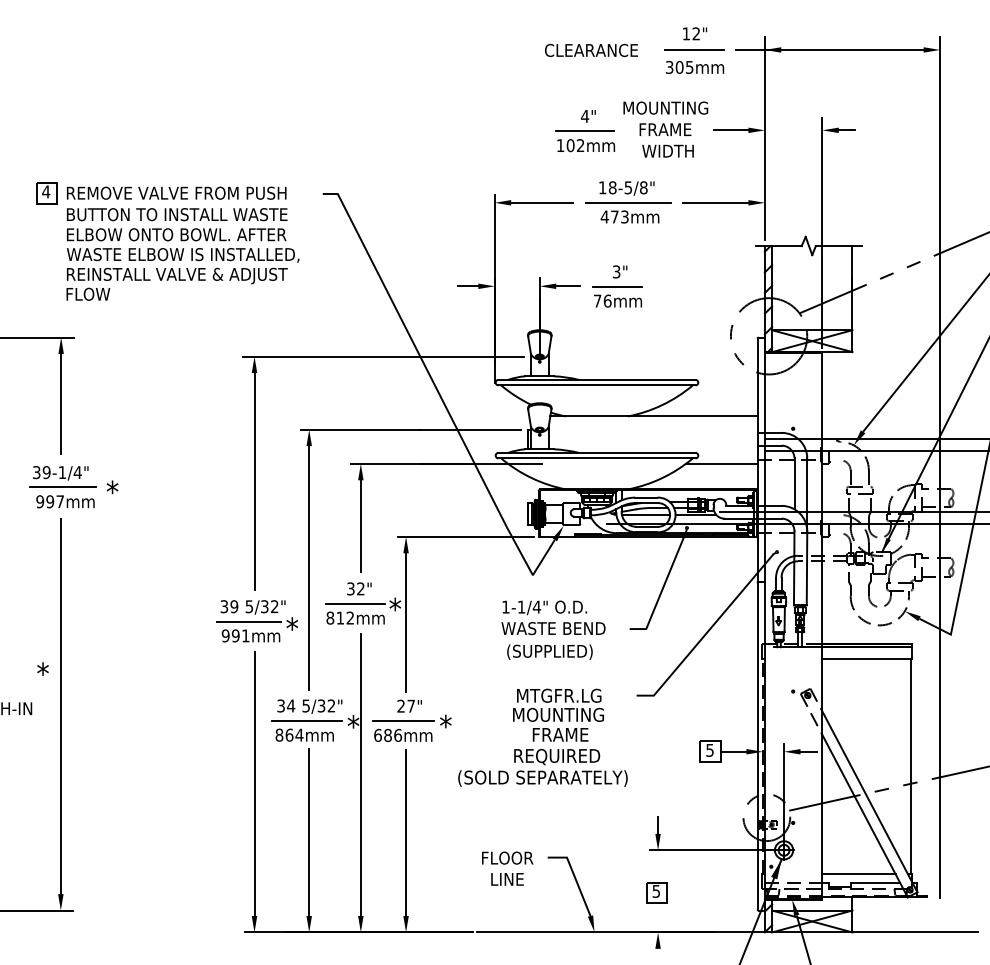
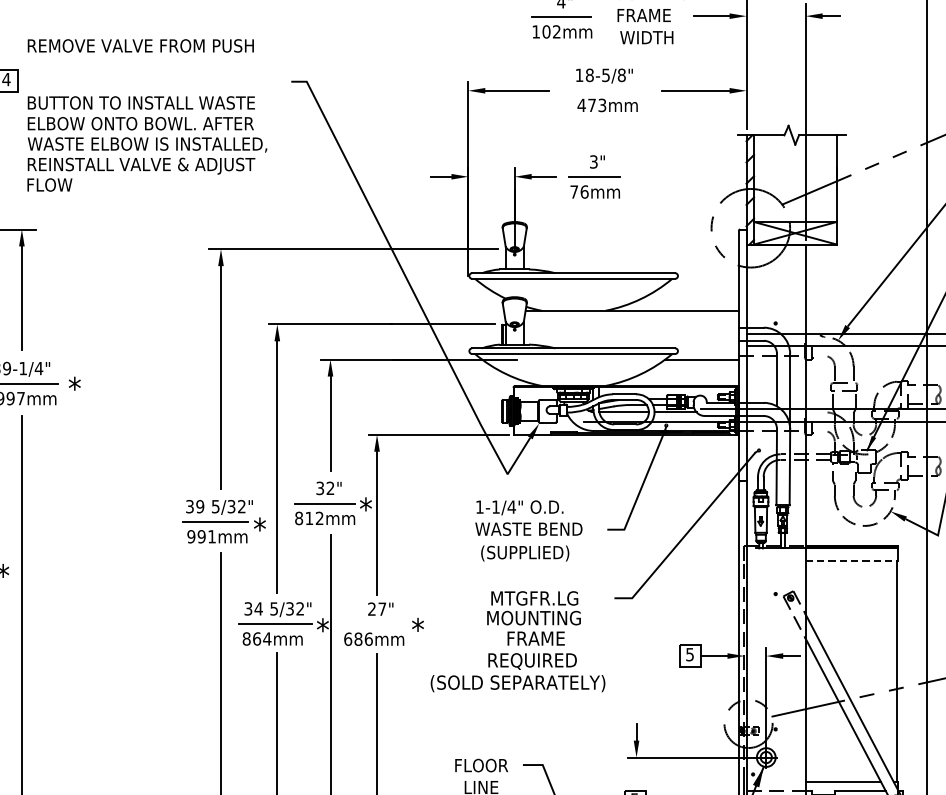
text: (176, 192) -> (140, 45), moved
line: (628, 202) -> (606, 90), removed
line: (867, 659) -> (852, 561), solid -> dashed
line: (403, 721) -> (374, 624), removed

